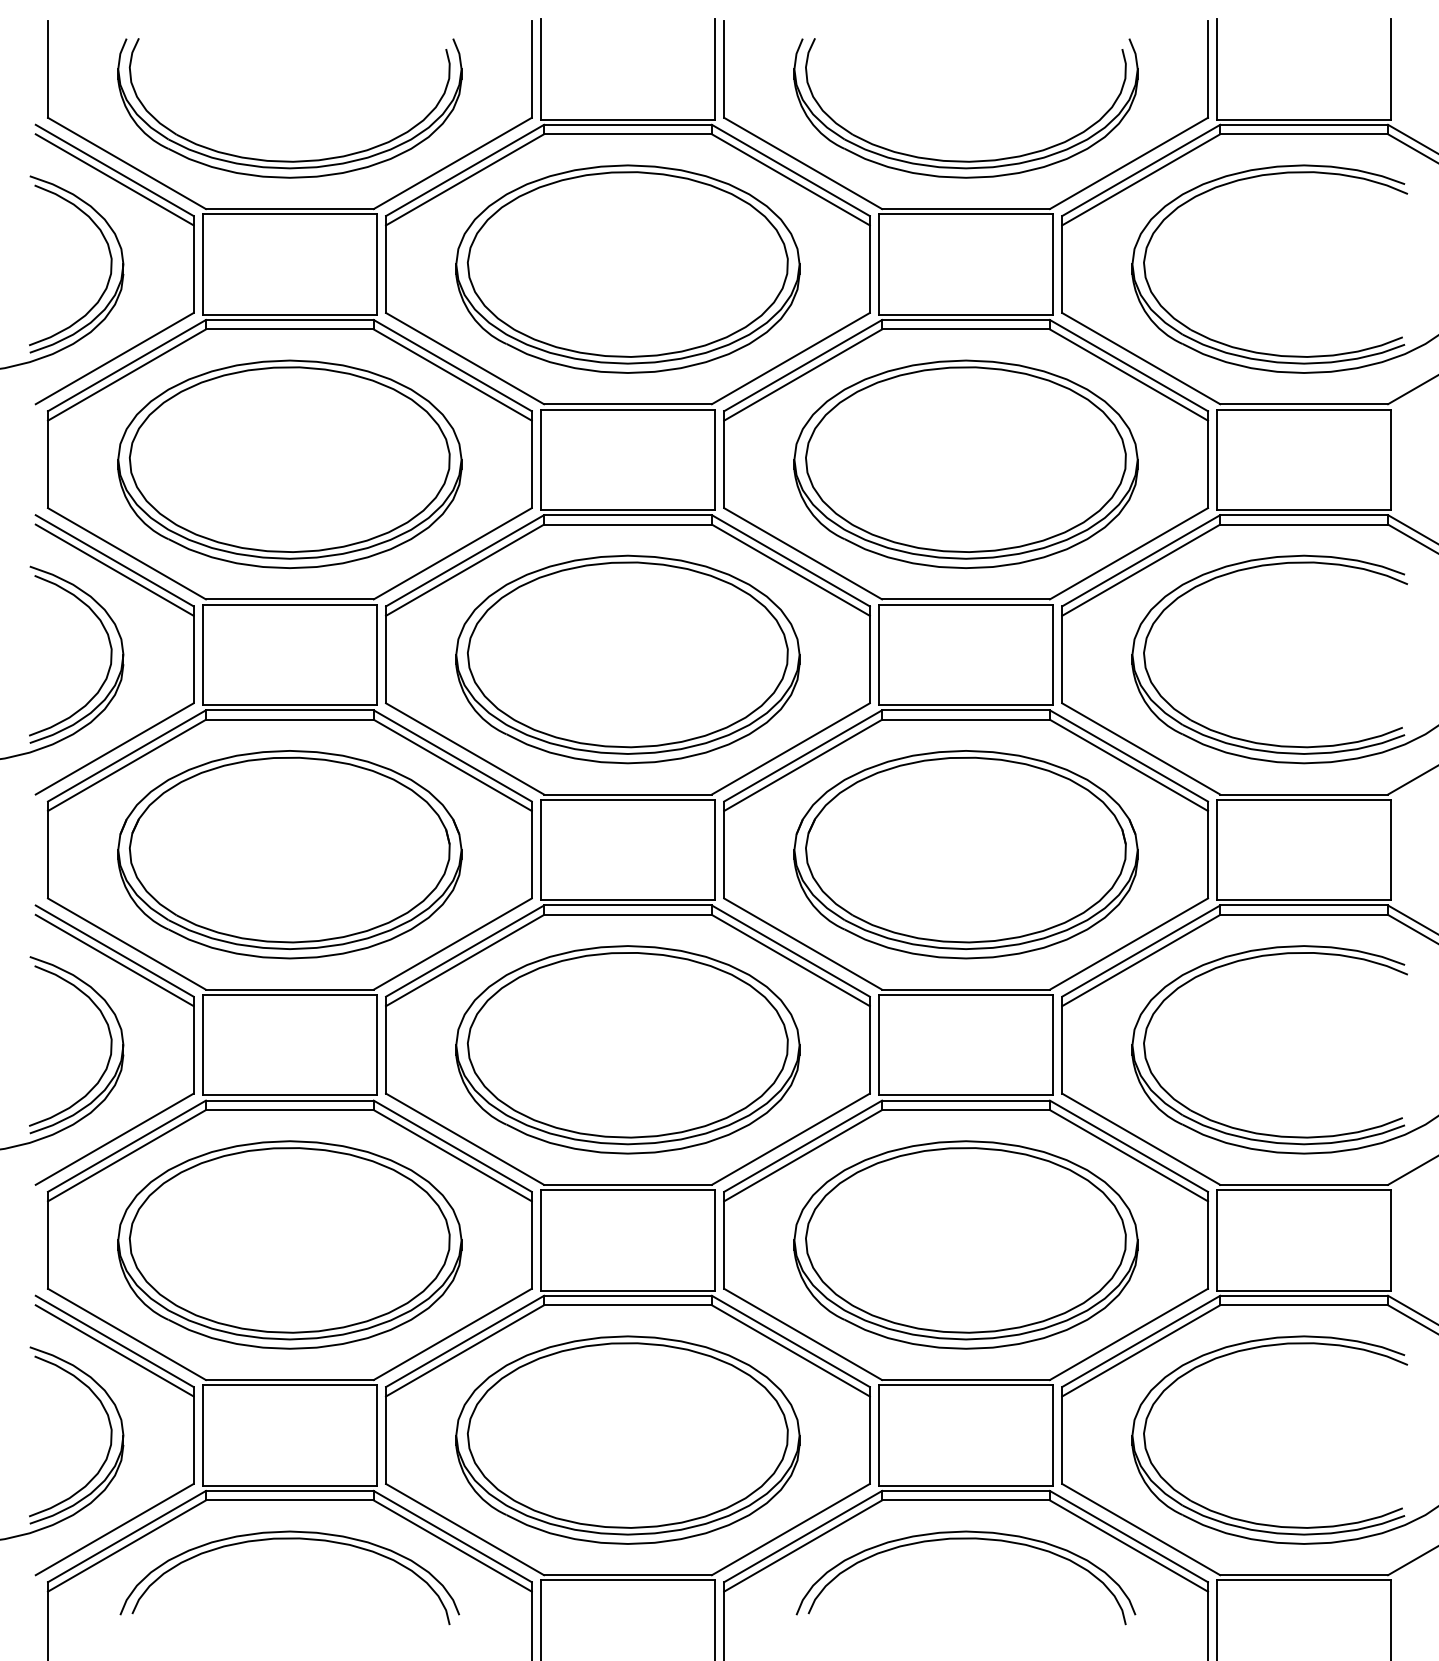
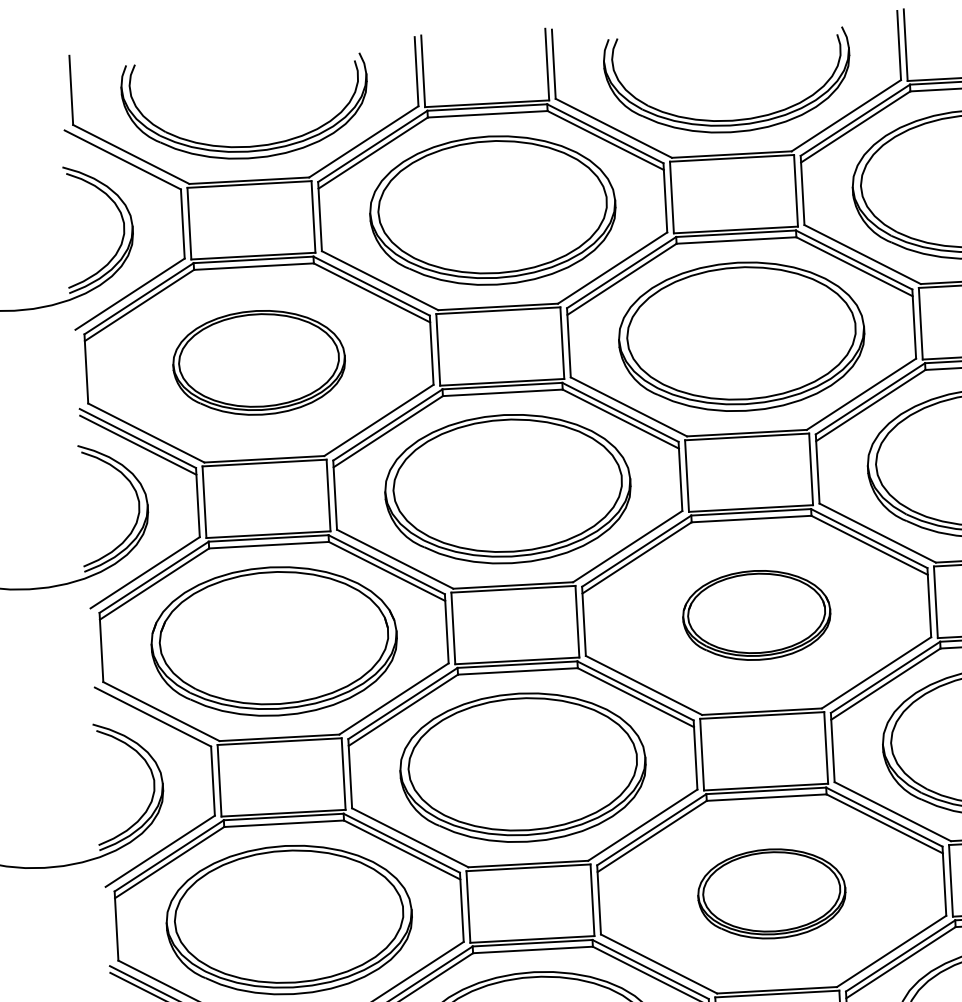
line: (114, 179) -> (123, 166), removed
part: (289, 463) -> (258, 362), size x0.7
part: (965, 854) -> (756, 615), size x0.6
line: (114, 960) -> (153, 723), removed
part: (965, 1244) -> (771, 893), size x0.6

